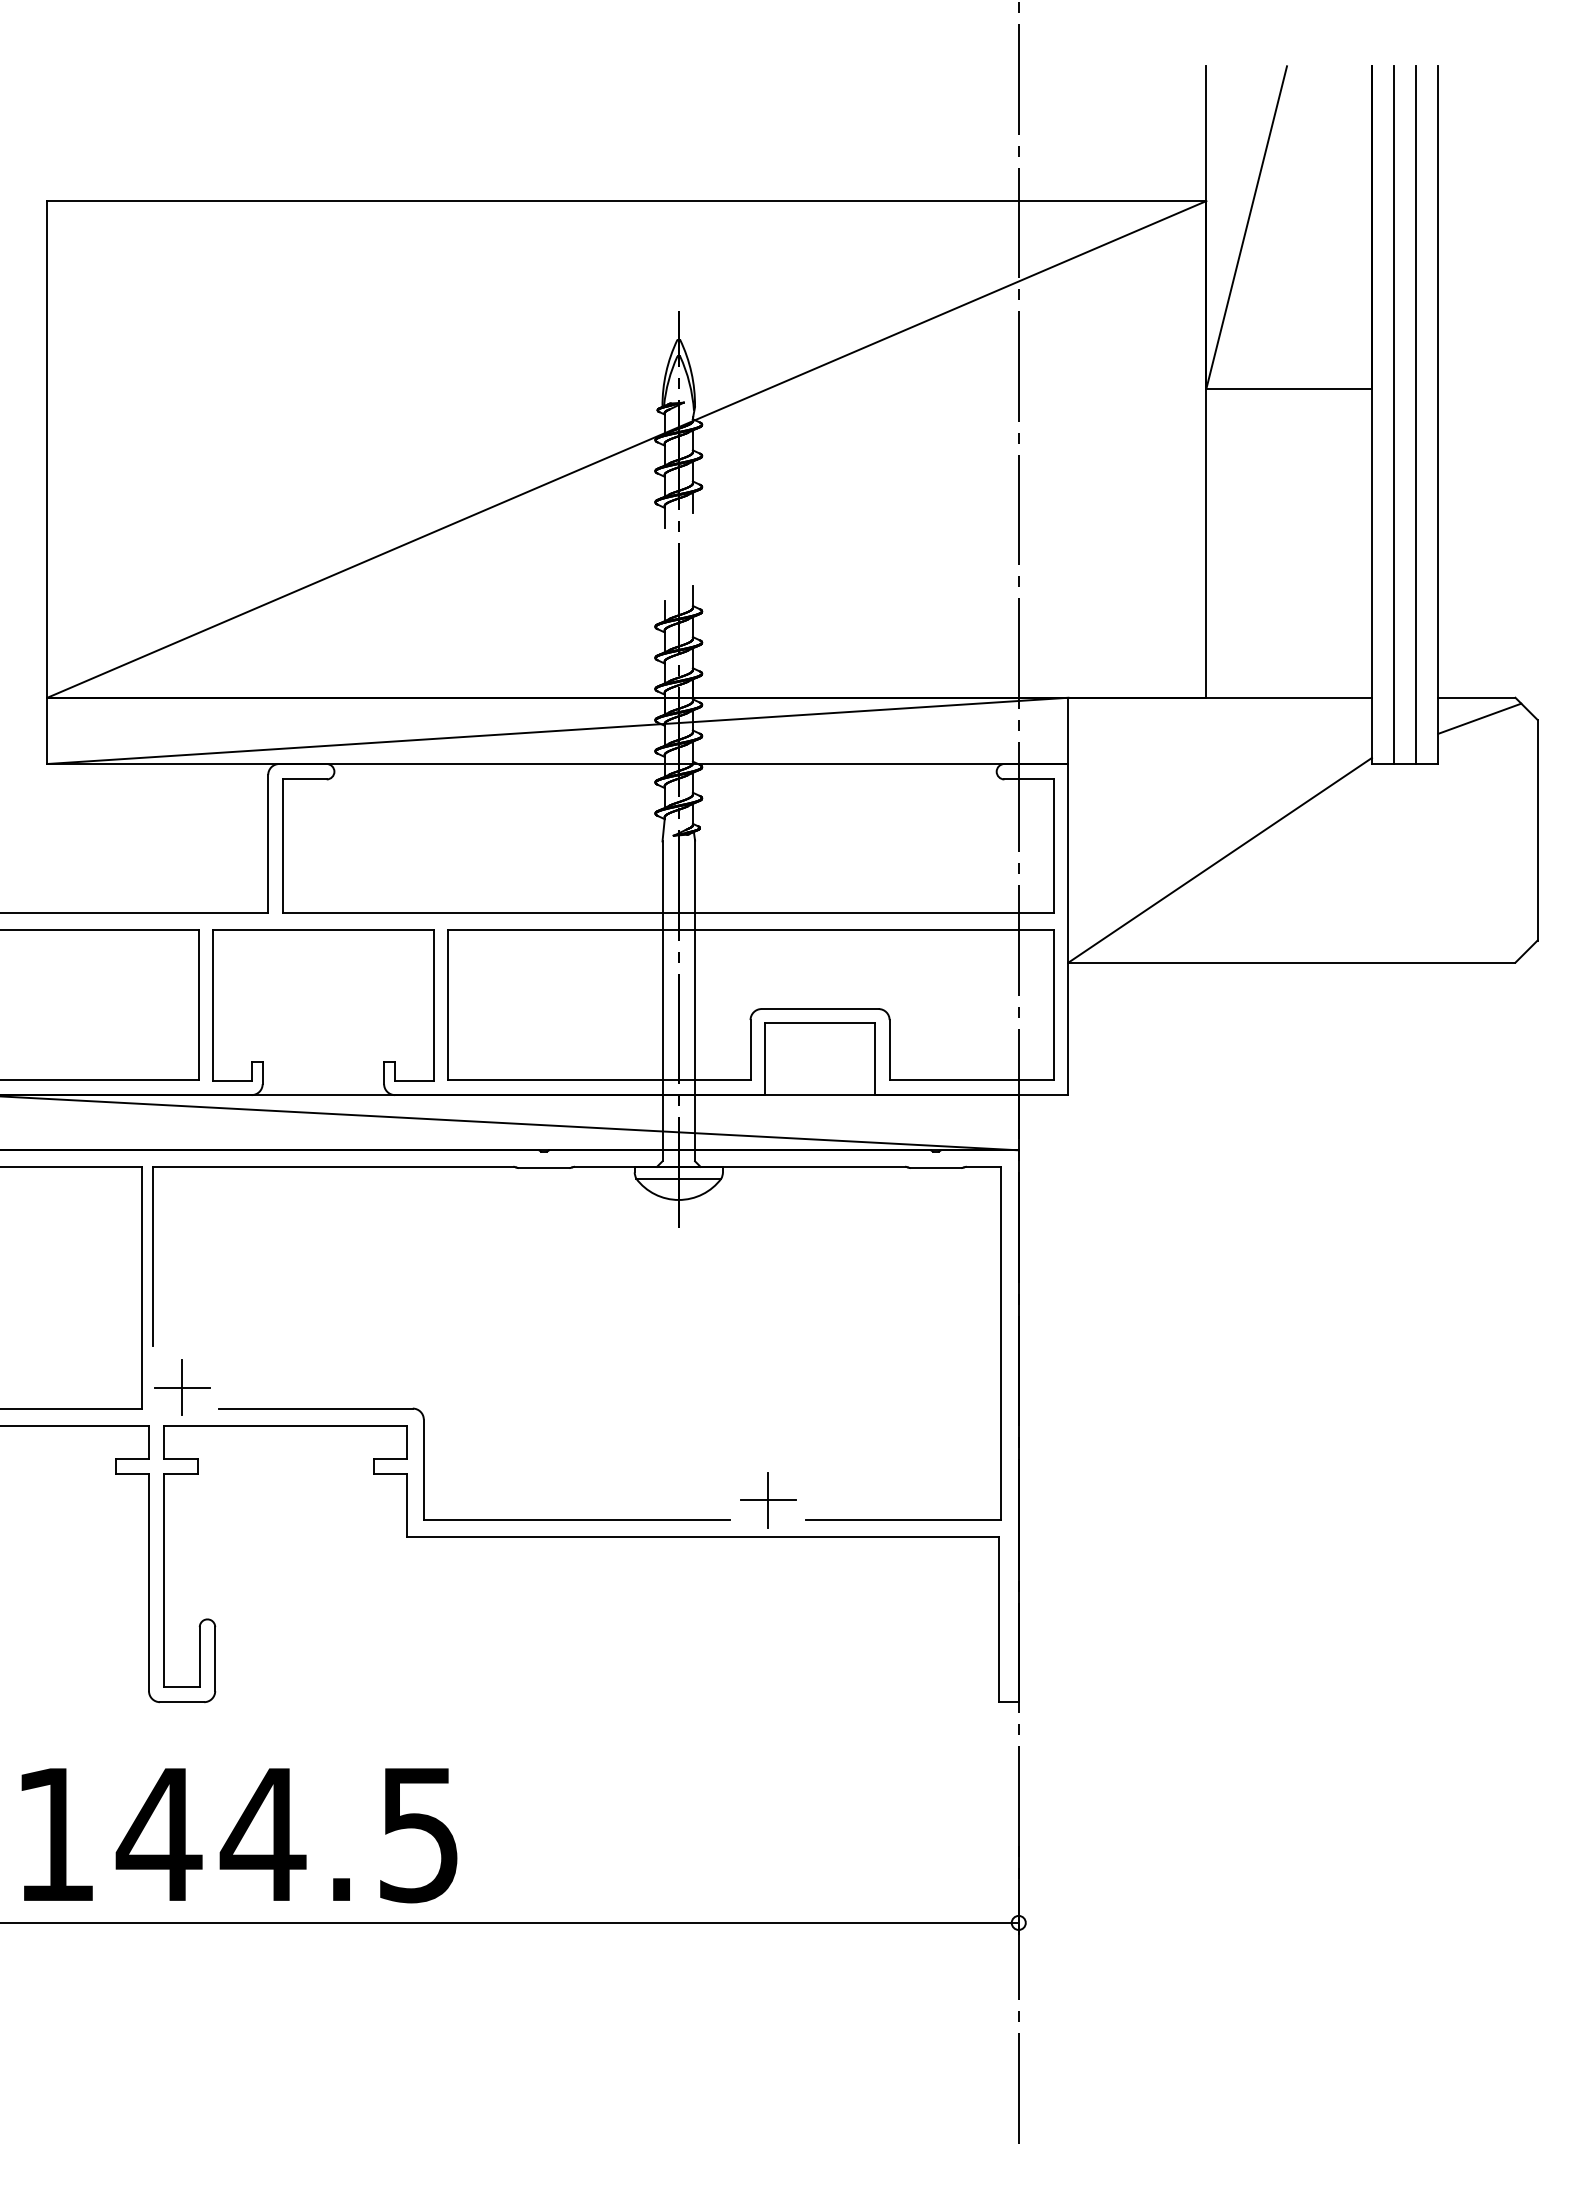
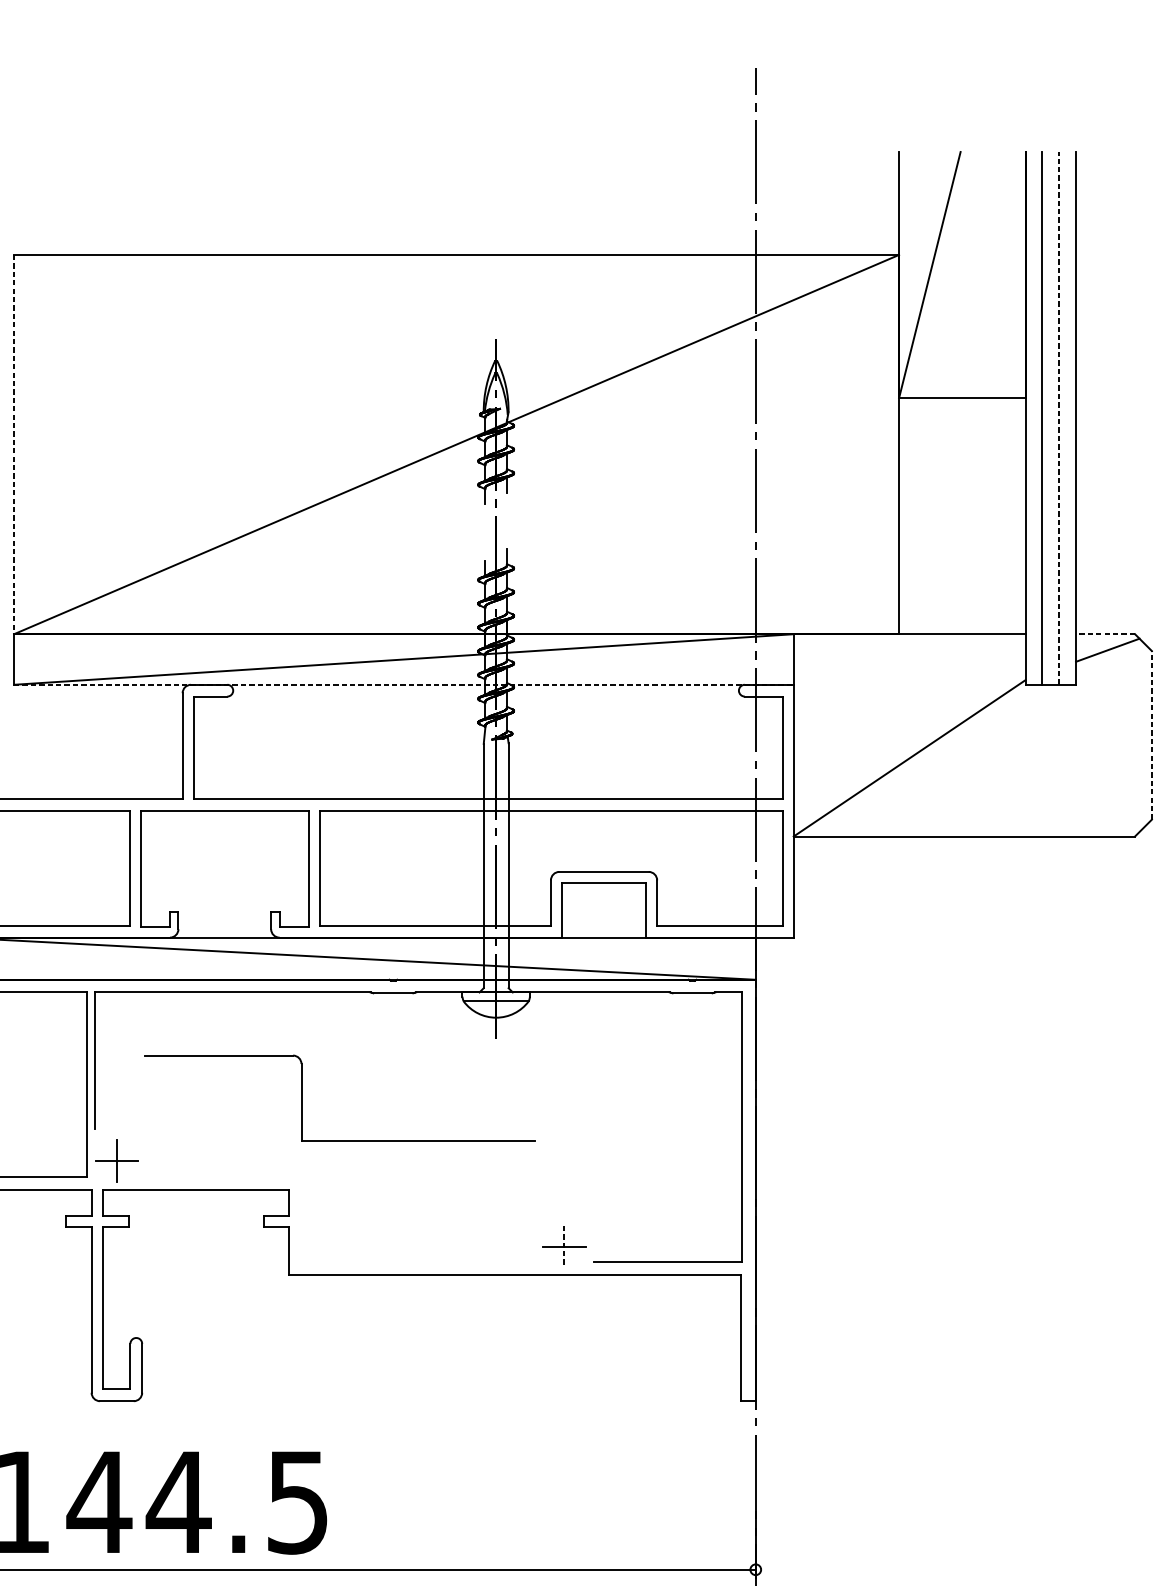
line: (1416, 415) -> (1059, 418), solid -> dashed
line: (47, 449) -> (14, 444), solid -> dashed
line: (1476, 697) -> (1105, 634), solid -> dashed
line: (558, 764) -> (404, 685), solid -> dashed
line: (1537, 829) -> (1151, 734), solid -> dashed
part: (424, 1463) -> (302, 1097), moved
line: (768, 1500) -> (564, 1247), solid -> dashed

